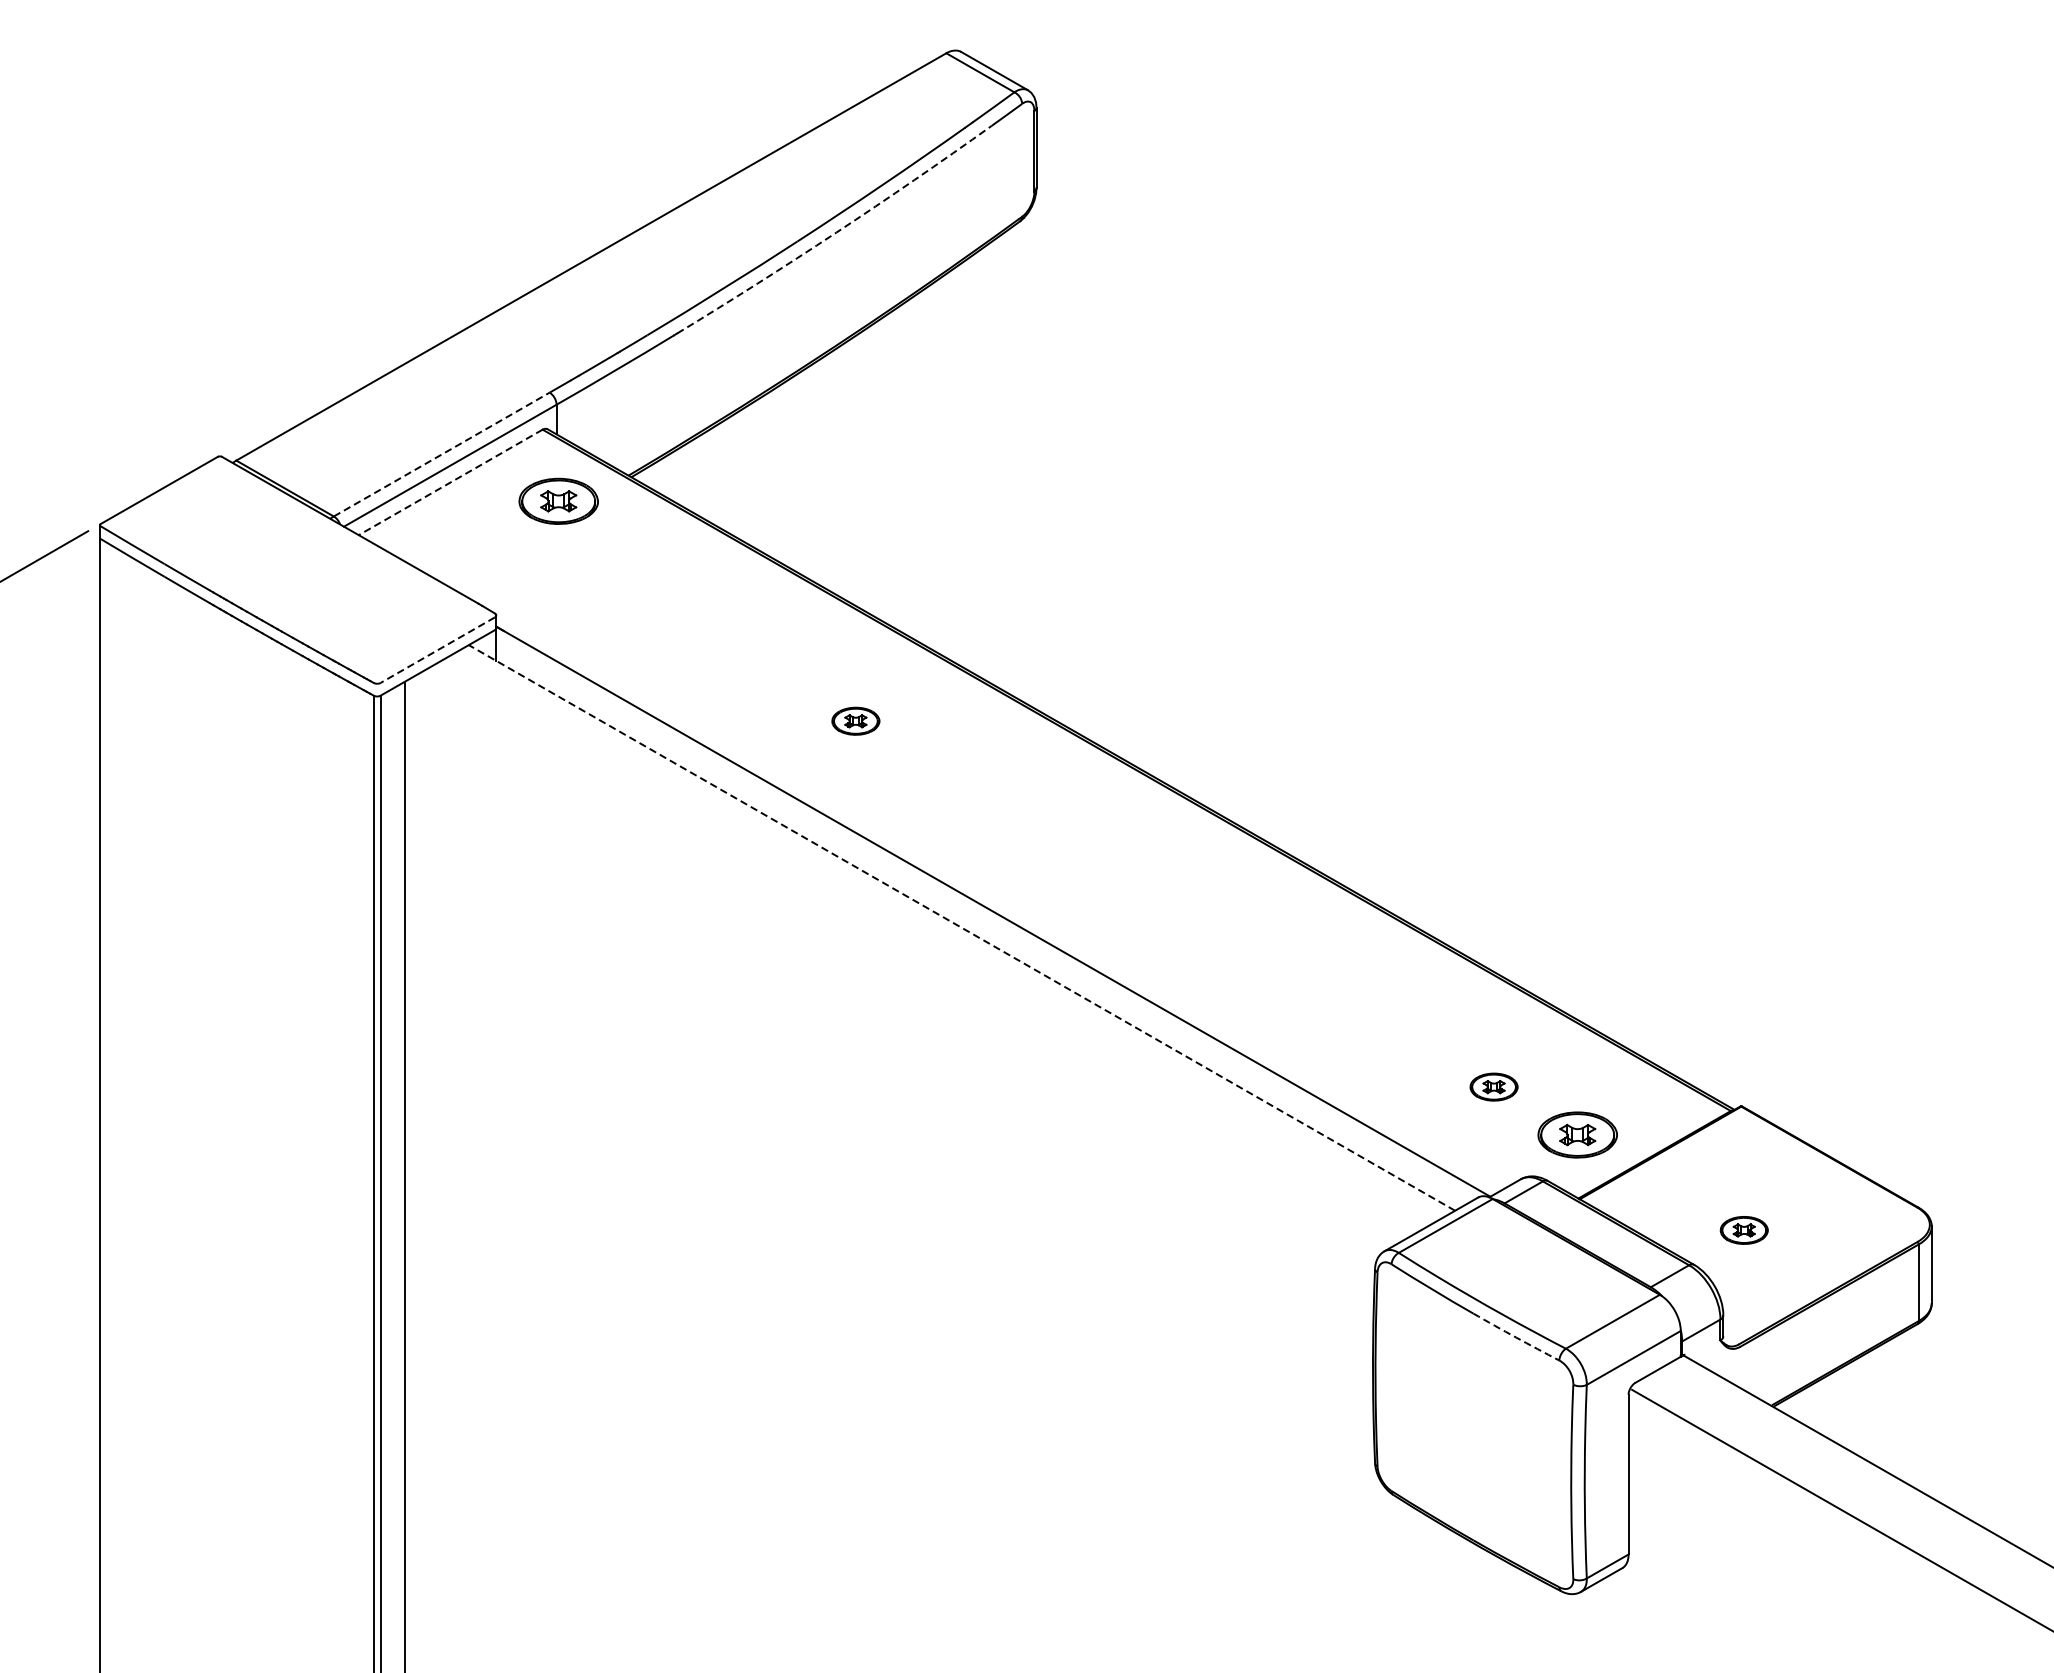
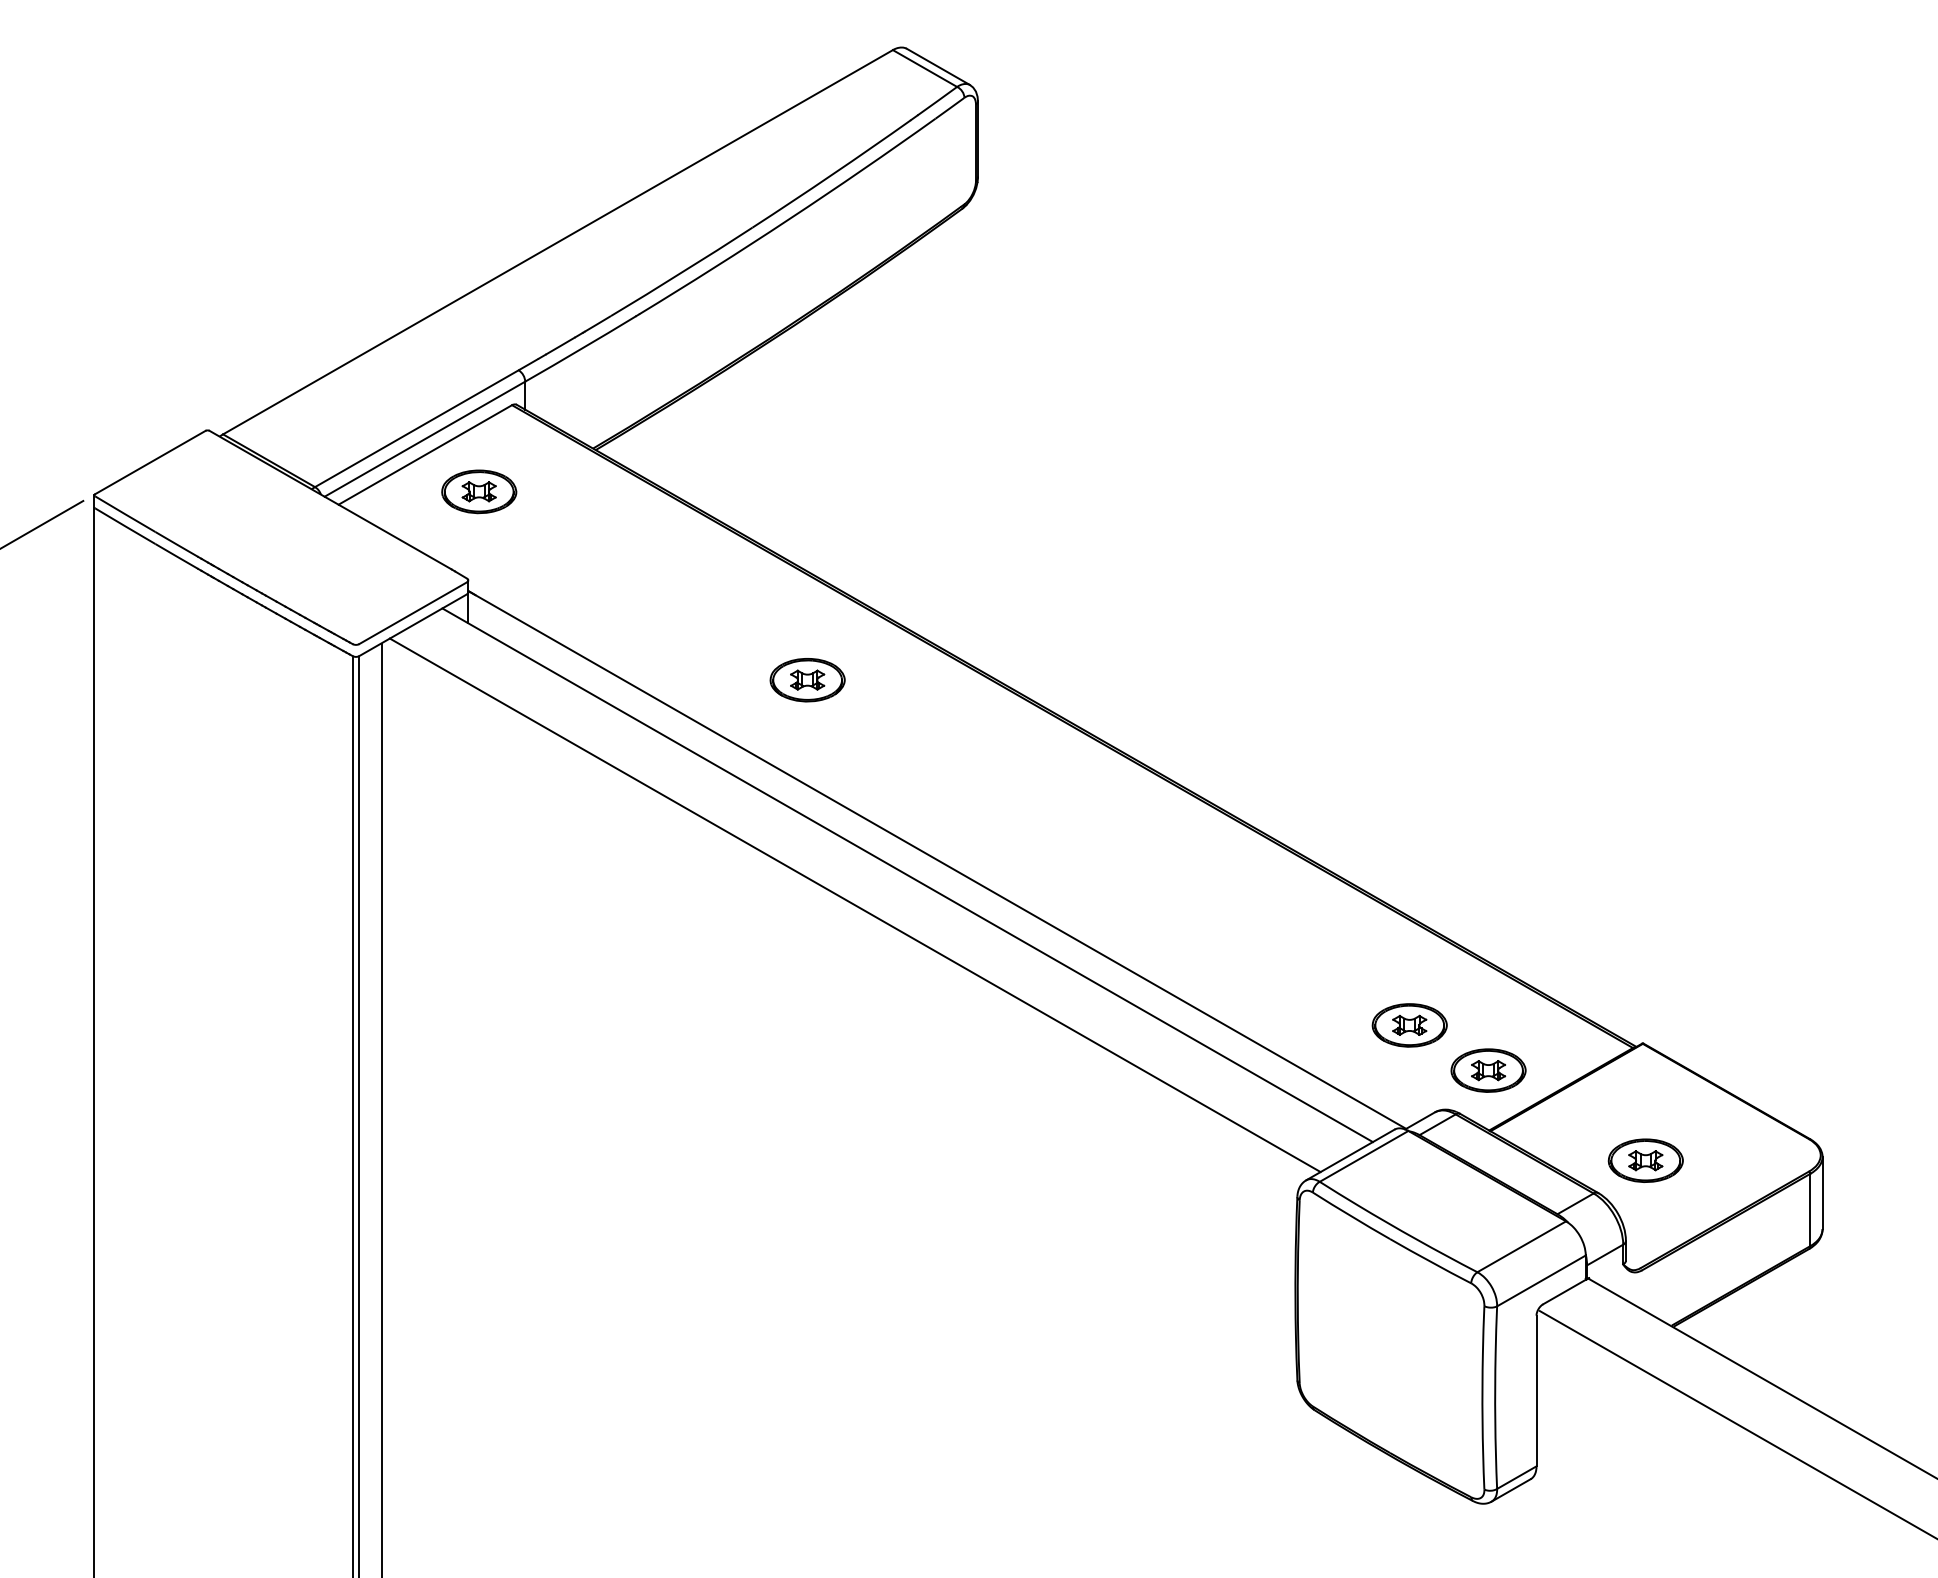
arc: (836, 232) -> (789, 219), dashed -> solid
line: (442, 454) -> (417, 428), dashed -> solid
line: (450, 481) -> (425, 454), dashed -> solid
part: (559, 501) -> (479, 491), moved
line: (437, 650) -> (412, 613), dashed -> solid
part: (855, 721) -> (807, 680), size x1.67
line: (961, 928) -> (907, 875), dashed -> solid
line: (905, 959) -> (854, 905), added
part: (1493, 1087) -> (1409, 1025), size x1.67
part: (1744, 1230) -> (1645, 1160), size x1.67
arc: (1516, 1337) -> (1430, 1261), dashed -> solid

